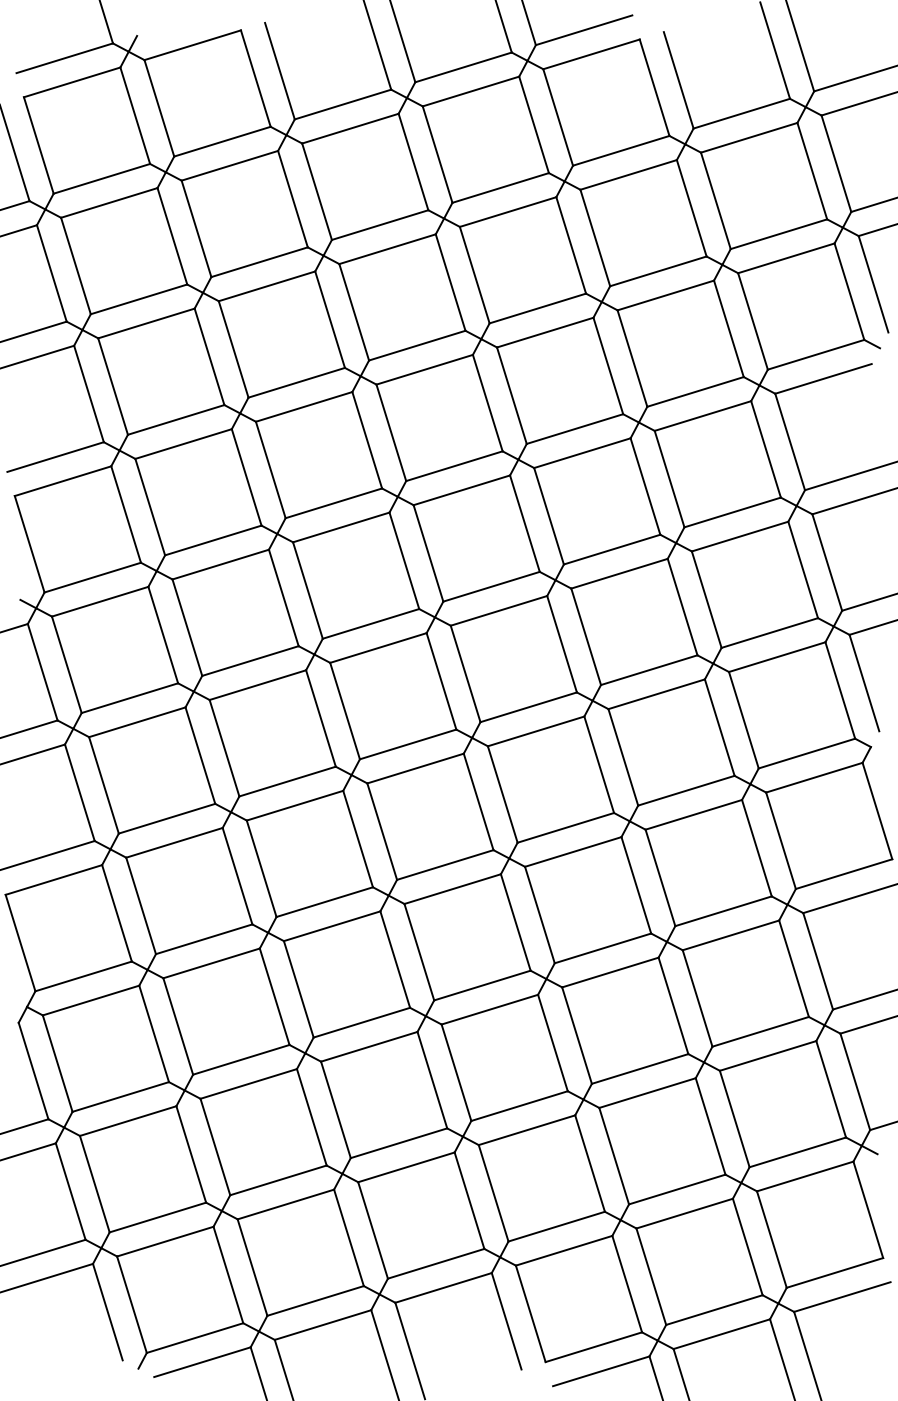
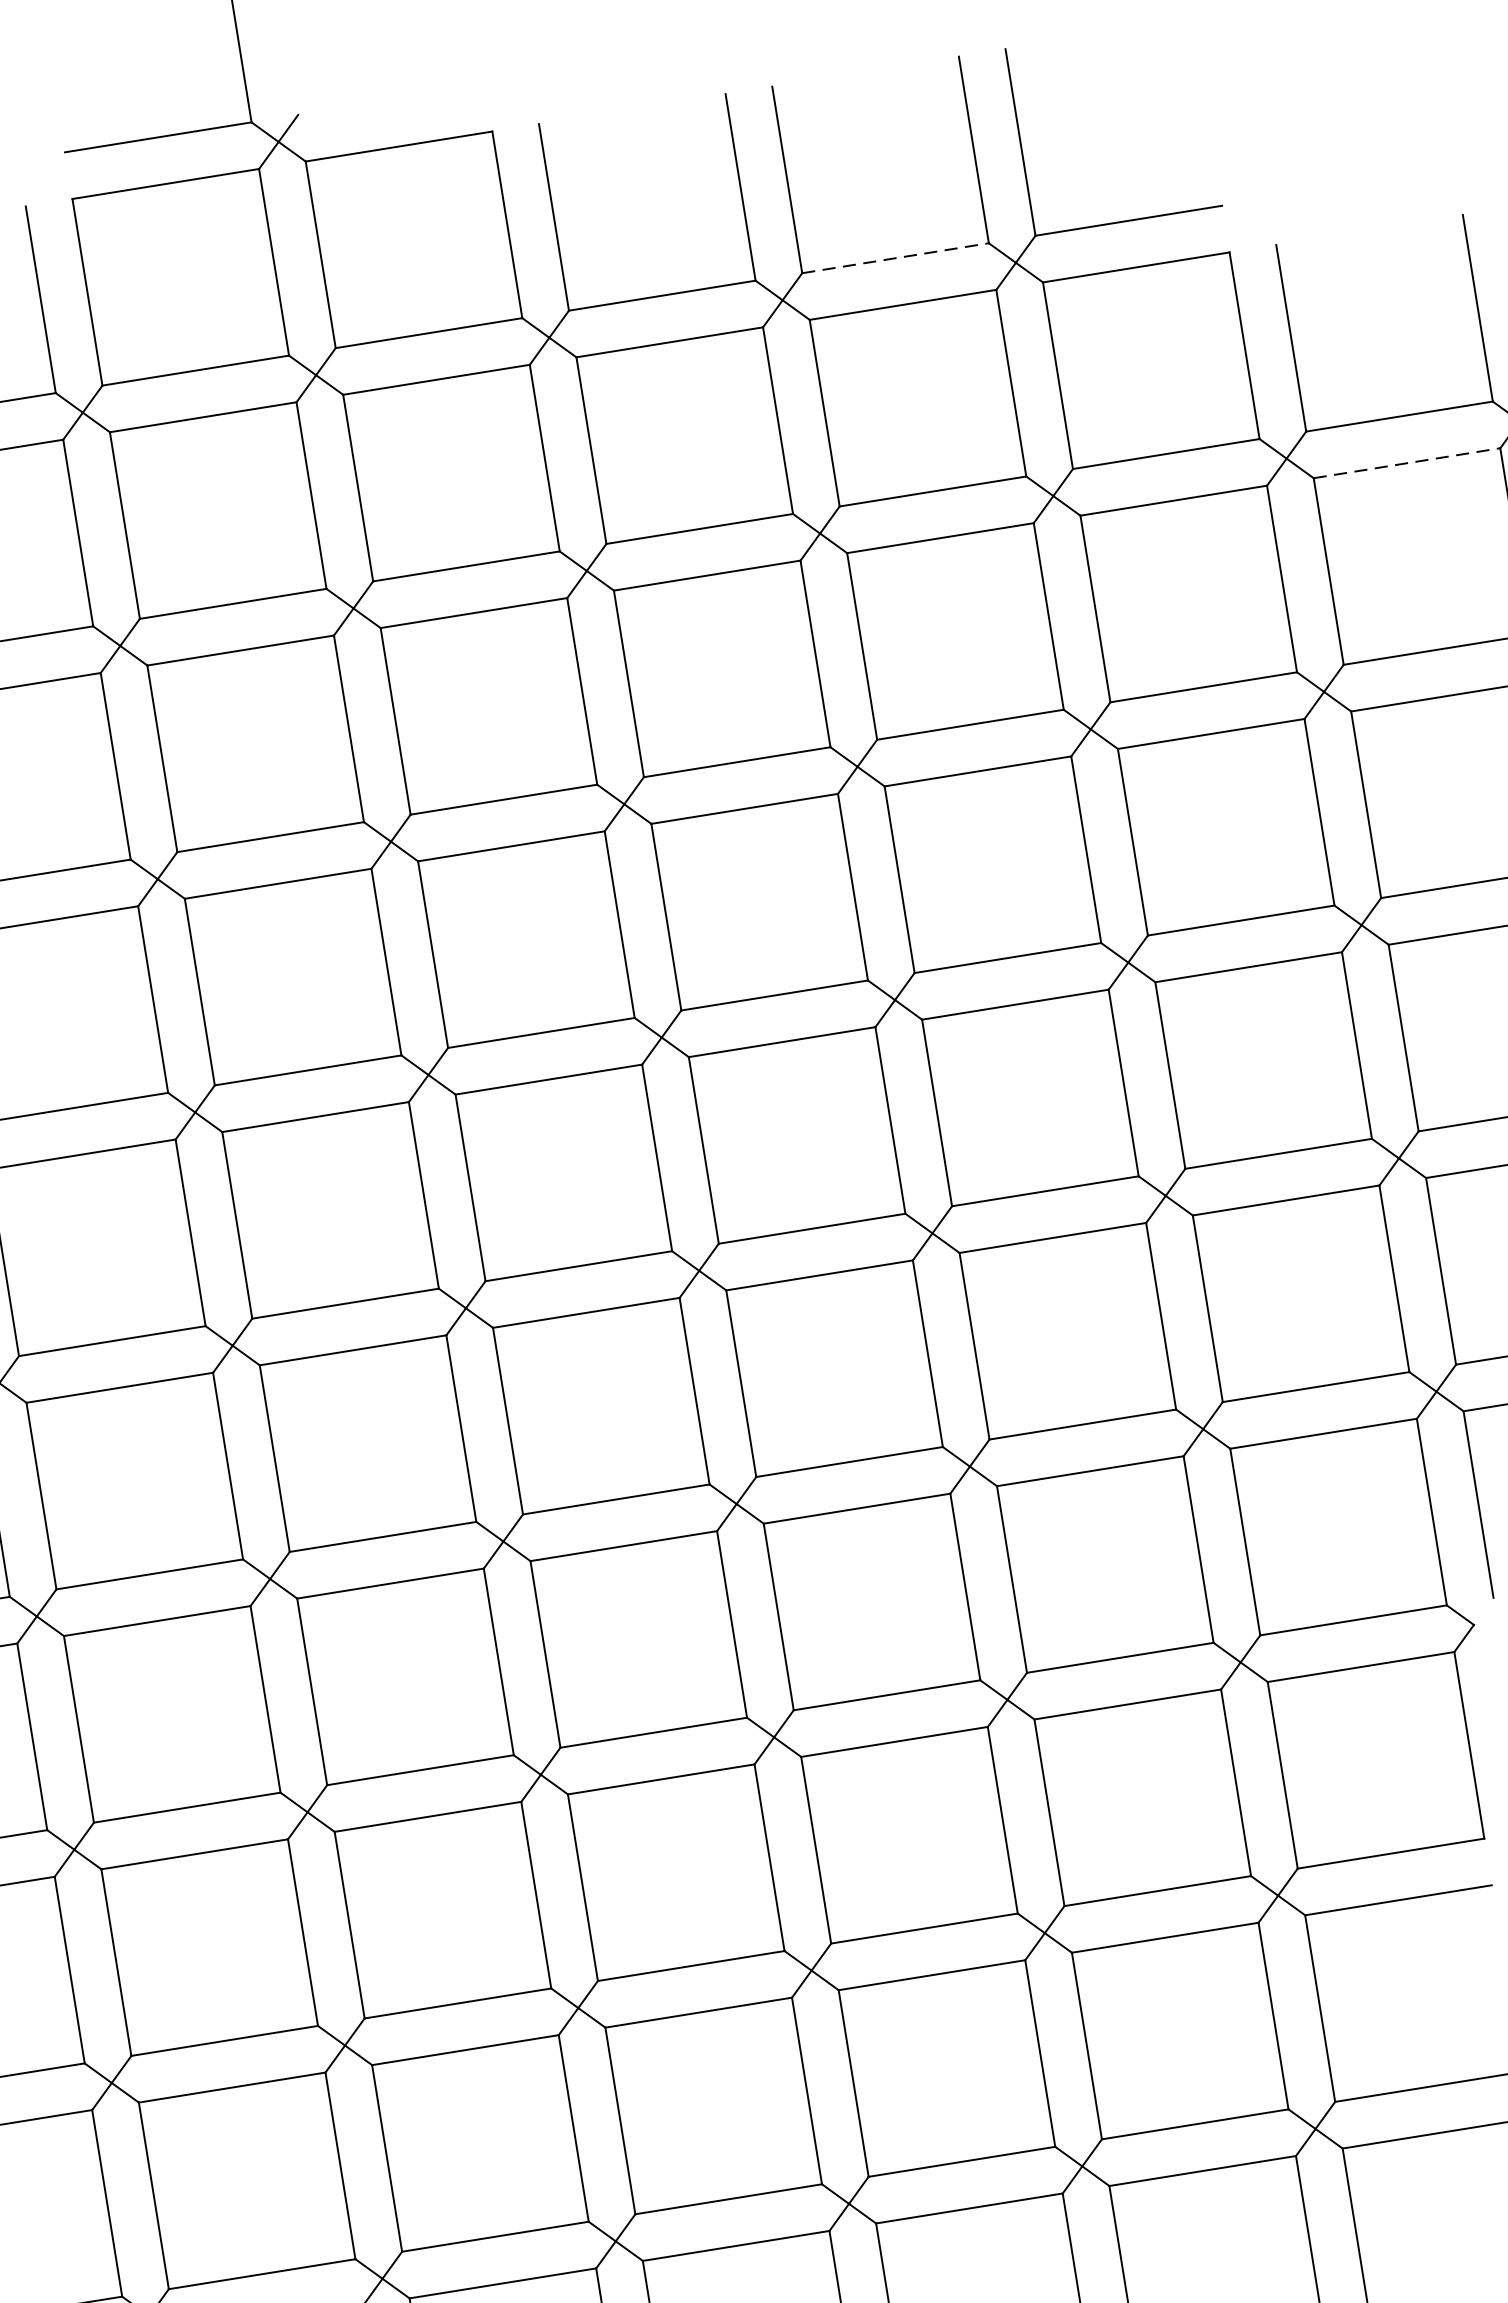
line: (464, 67) -> (897, 258), solid -> dashed
line: (749, 137) -> (1407, 462), solid -> dashed

